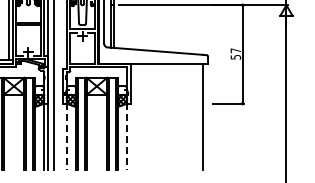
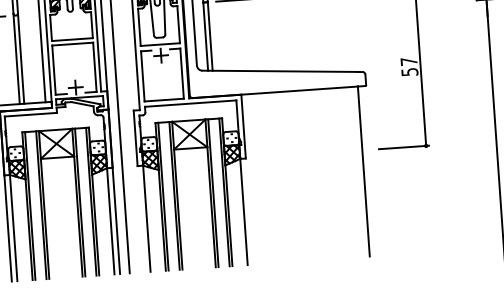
line: (66, 136) -> (146, 218), dashed -> solid
line: (127, 136) -> (244, 211), dashed -> solid

